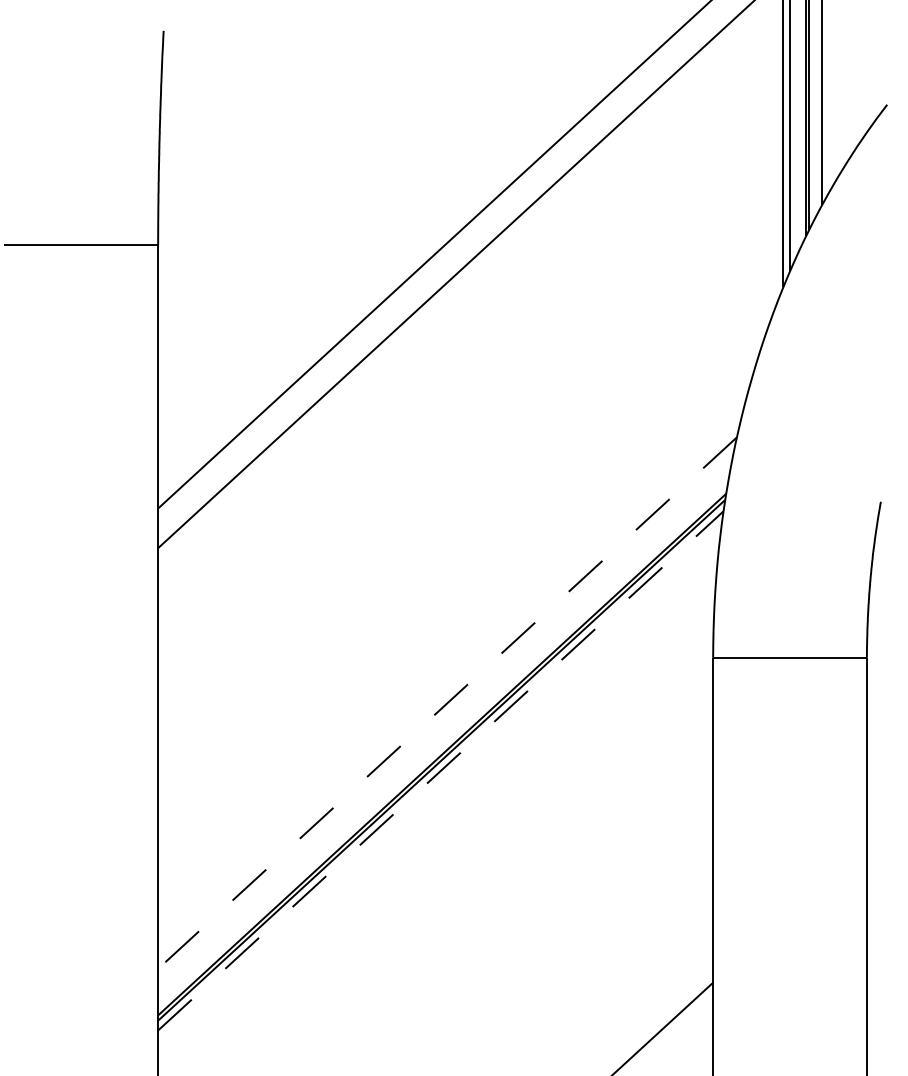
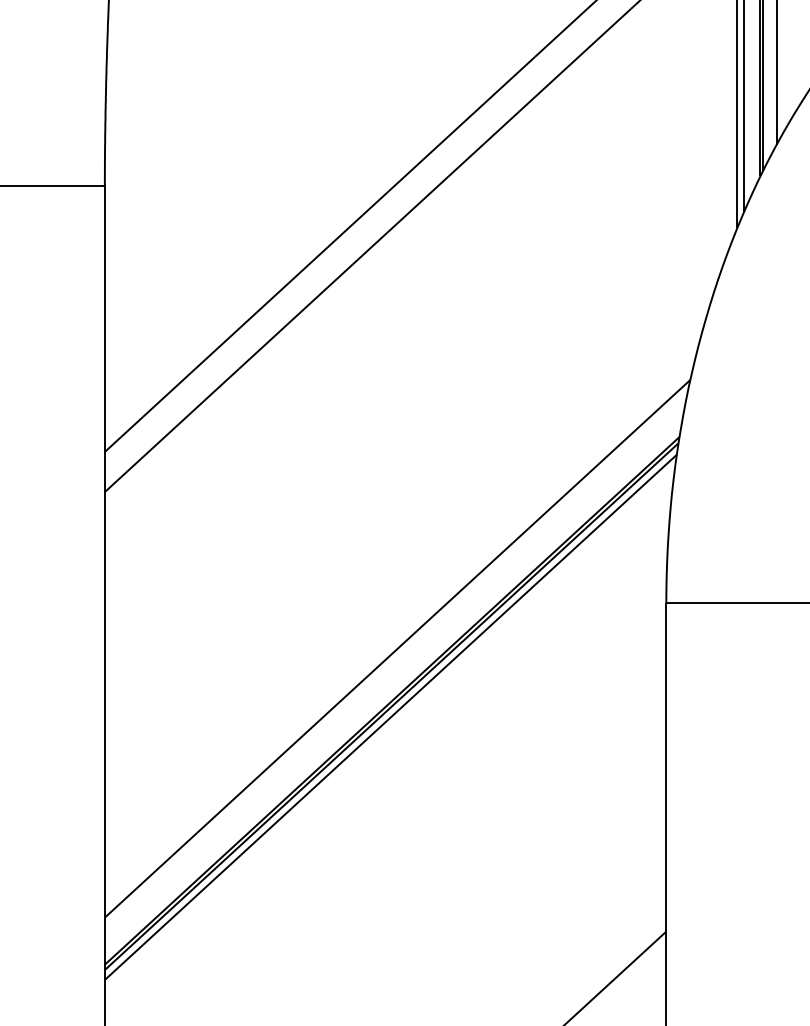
line: (447, 703) -> (397, 649), dashed -> solid
line: (440, 770) -> (390, 716), dashed -> solid

